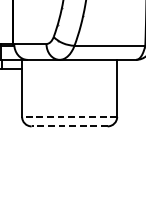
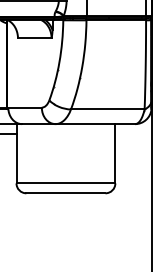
line: (69, 116) -> (65, 183), dashed -> solid
line: (69, 126) -> (65, 193), dashed -> solid

